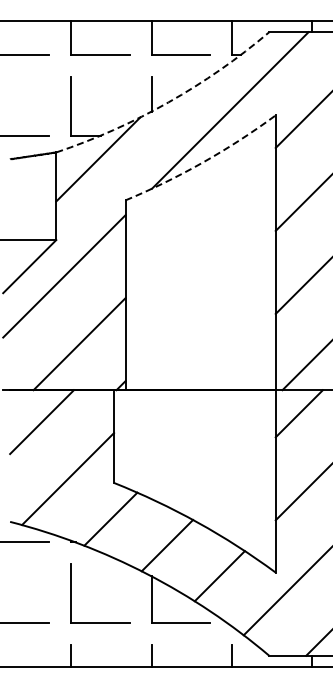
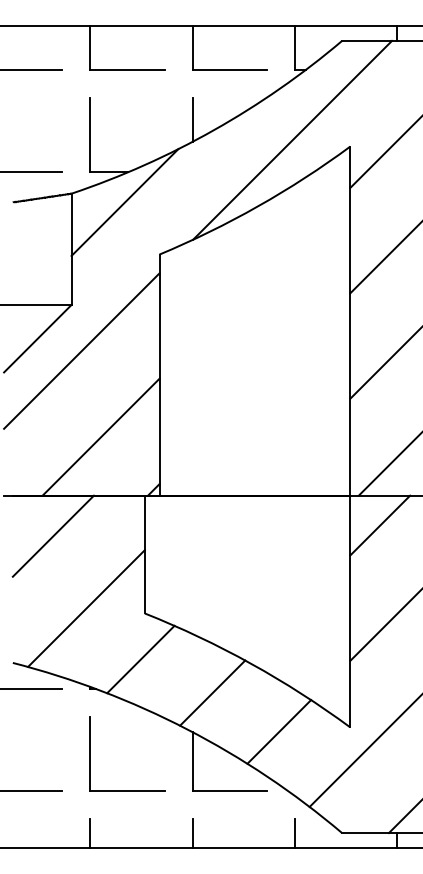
arc: (168, 102) -> (214, 130), dashed -> solid
arc: (203, 162) -> (258, 206), dashed -> solid

